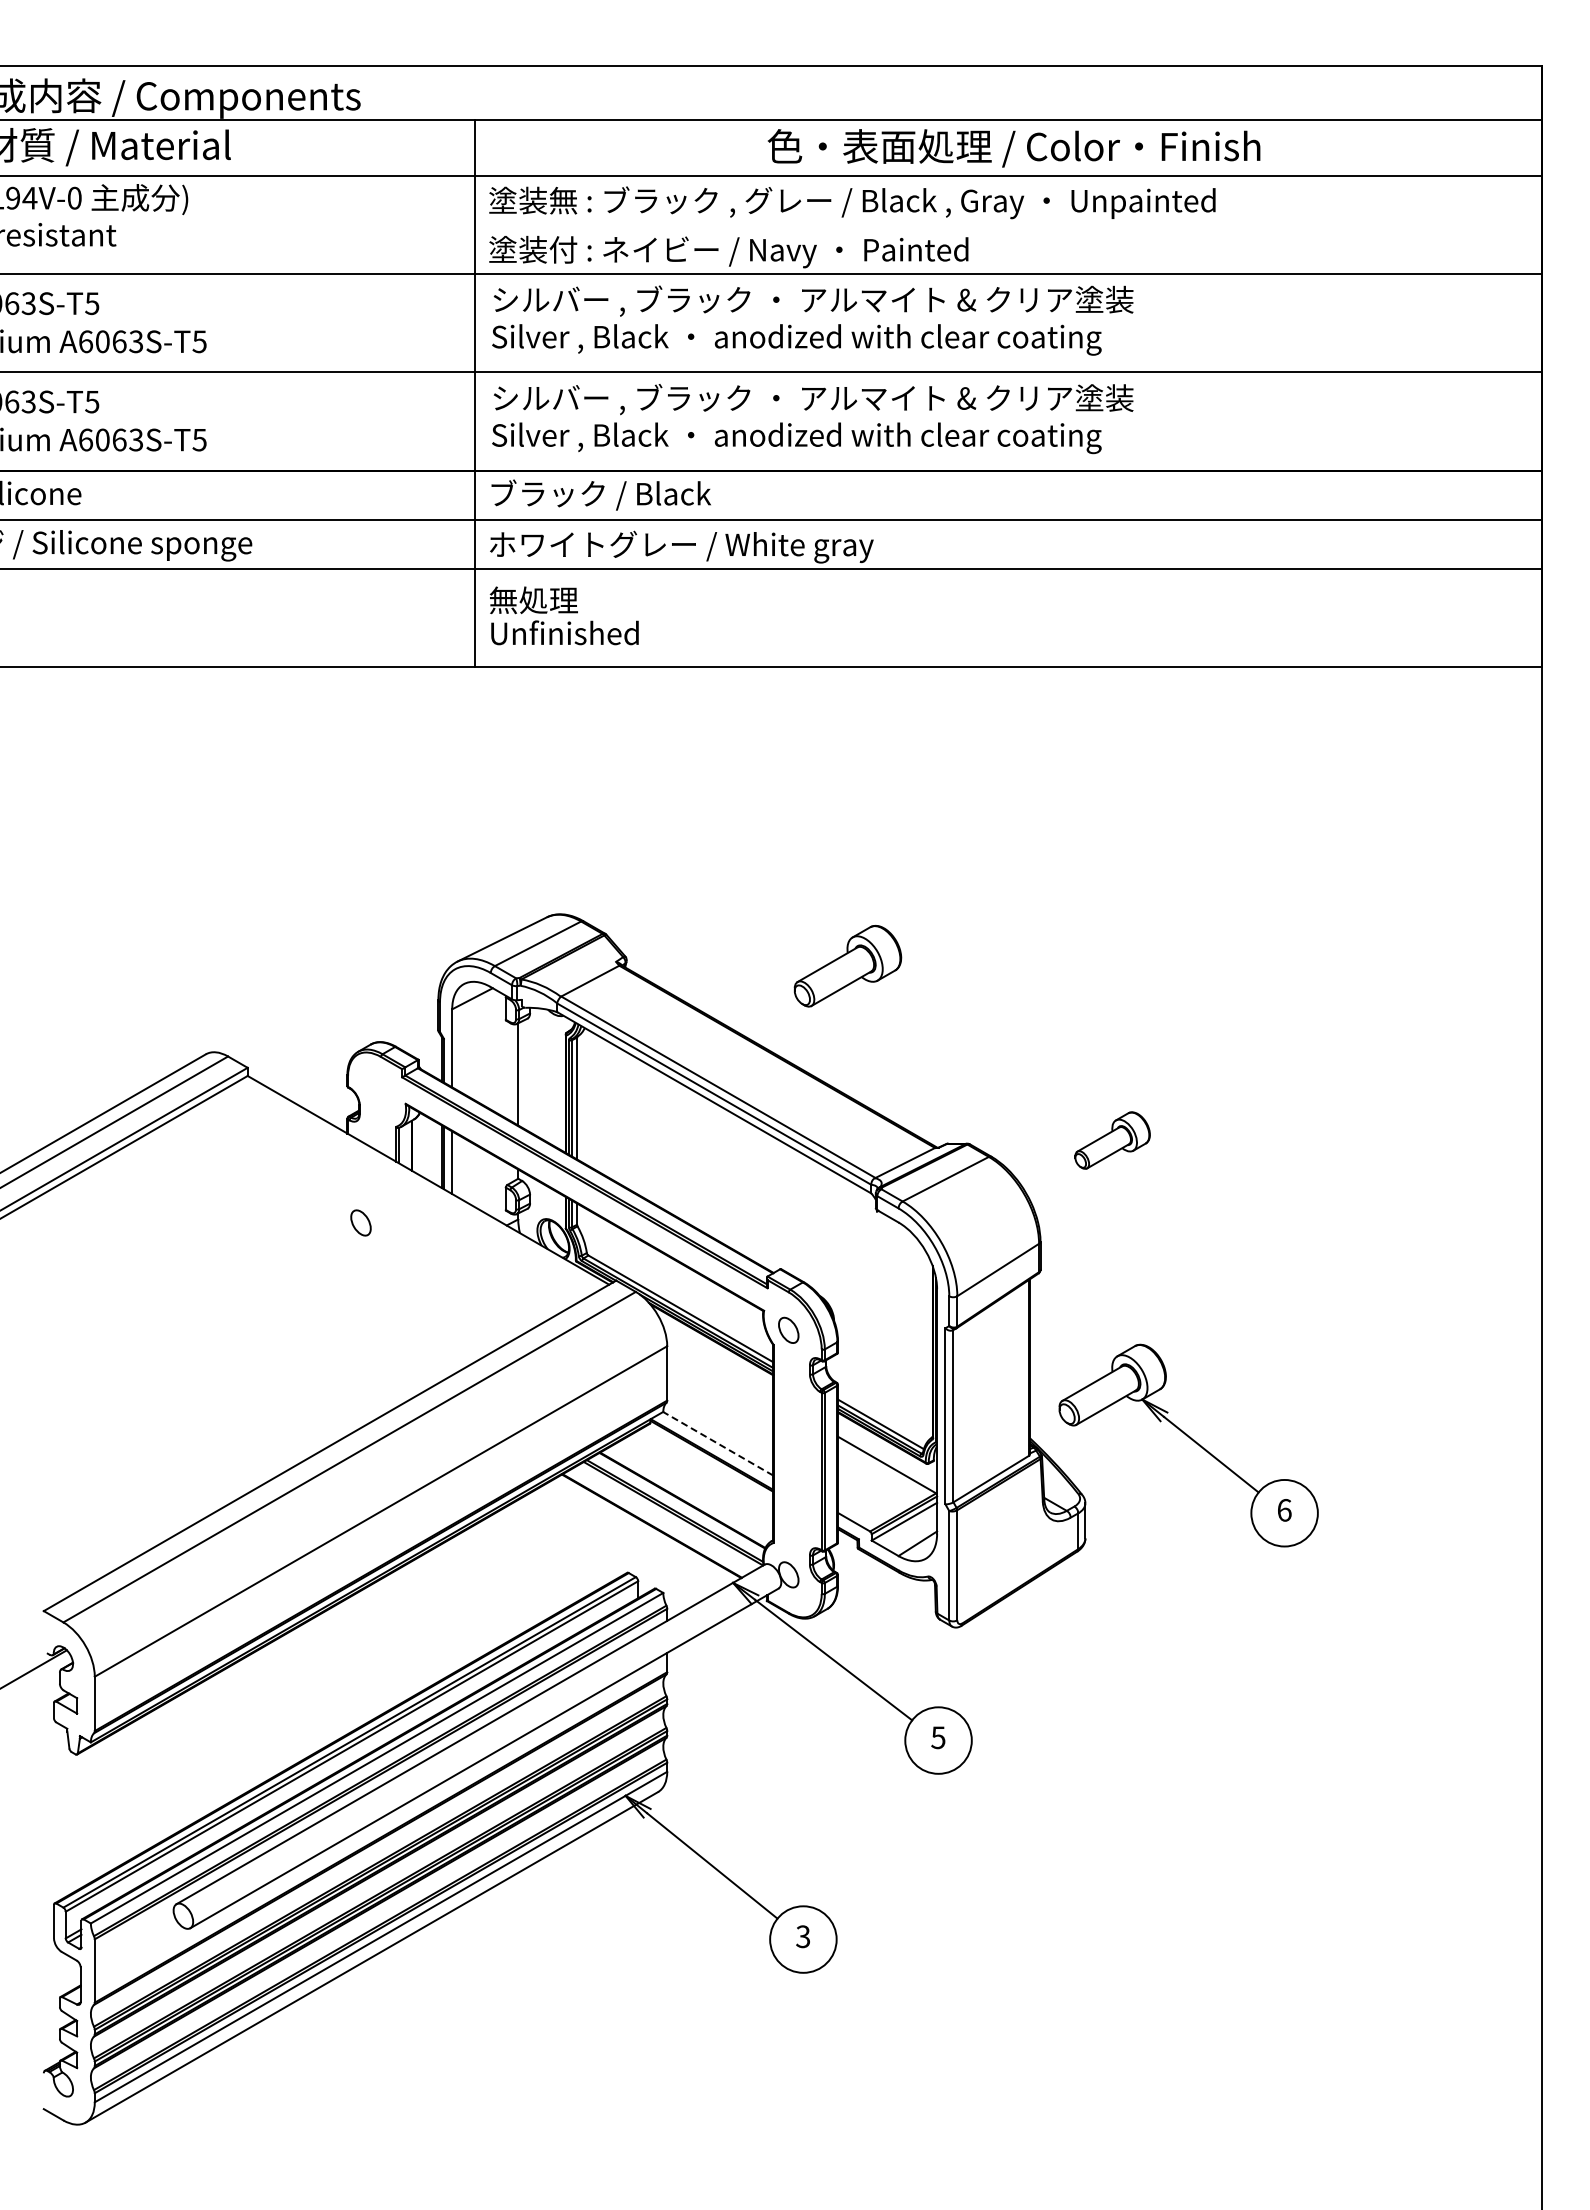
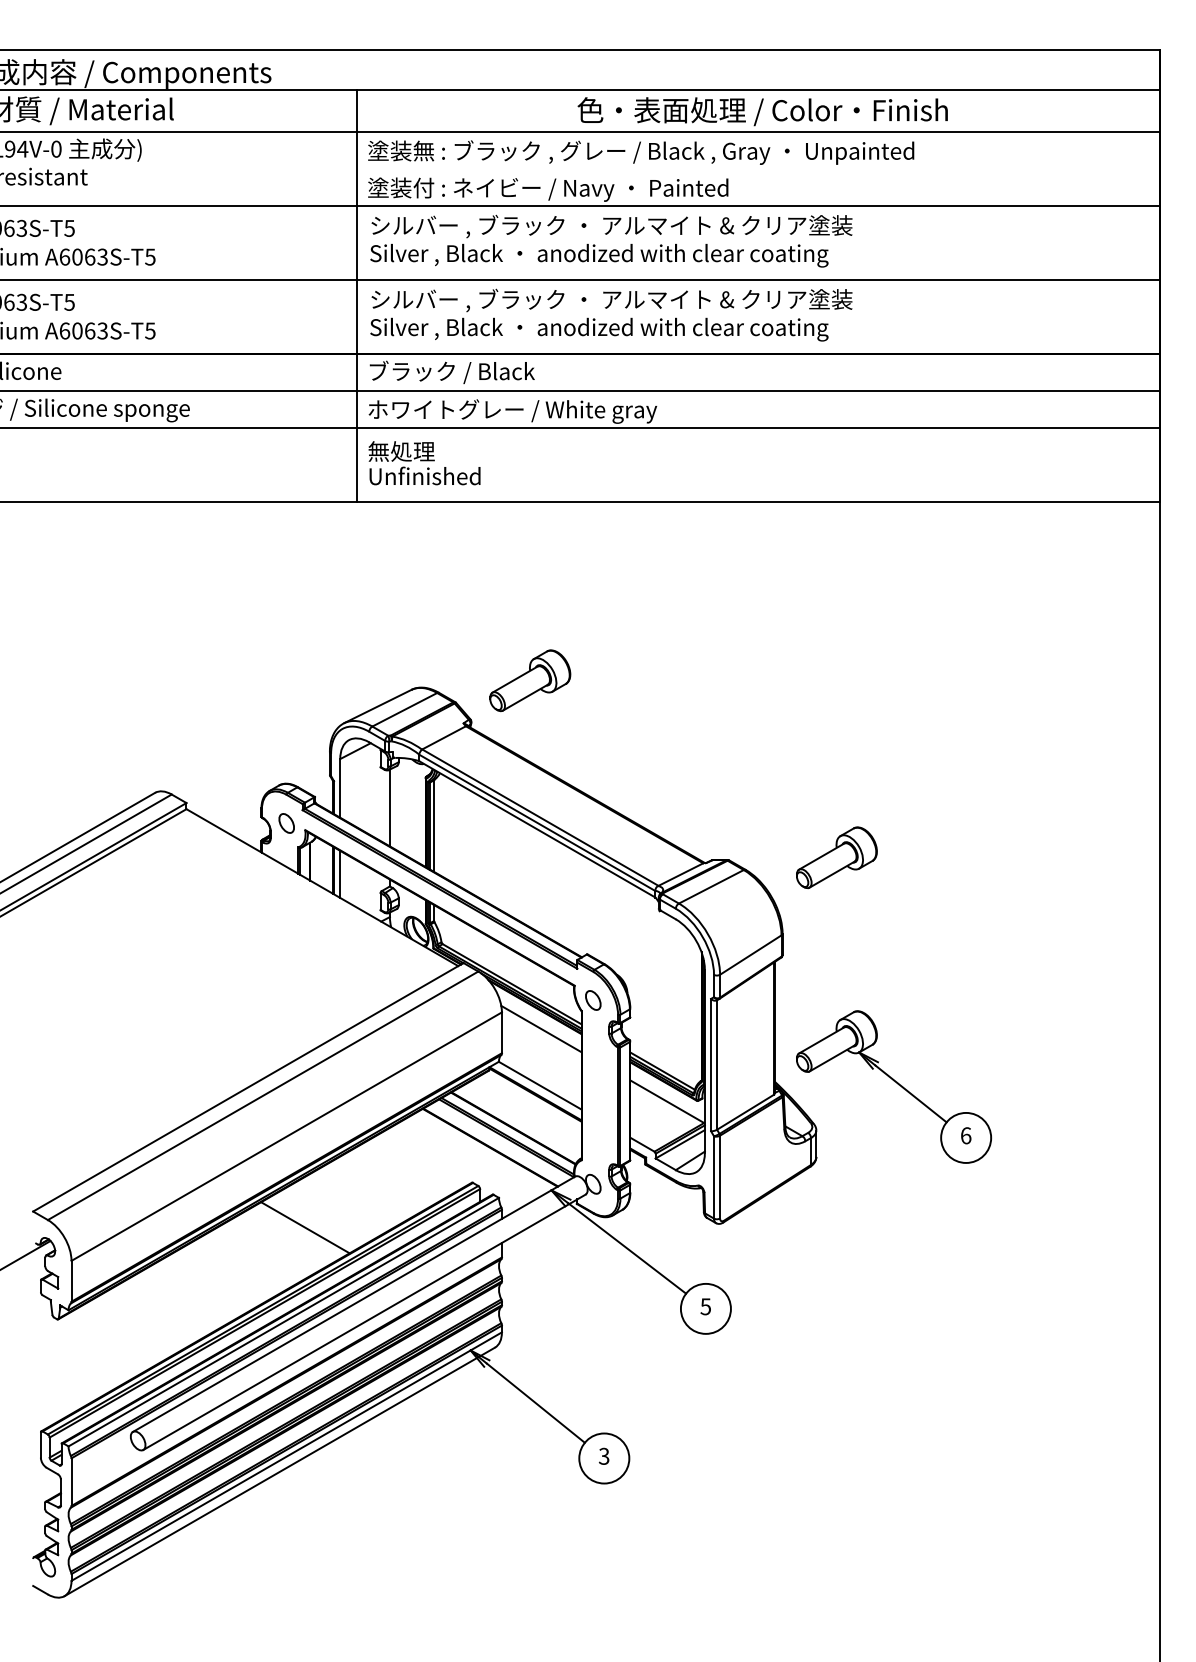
part: (847, 966) -> (529, 680), moved
part: (1112, 1140) -> (836, 857), size x1.43
part: (360, 1222) -> (286, 823), moved
line: (719, 1368) -> (541, 1029), added
line: (718, 1443) -> (540, 1085), dashed -> solid
line: (405, 1632) -> (305, 1227), added

